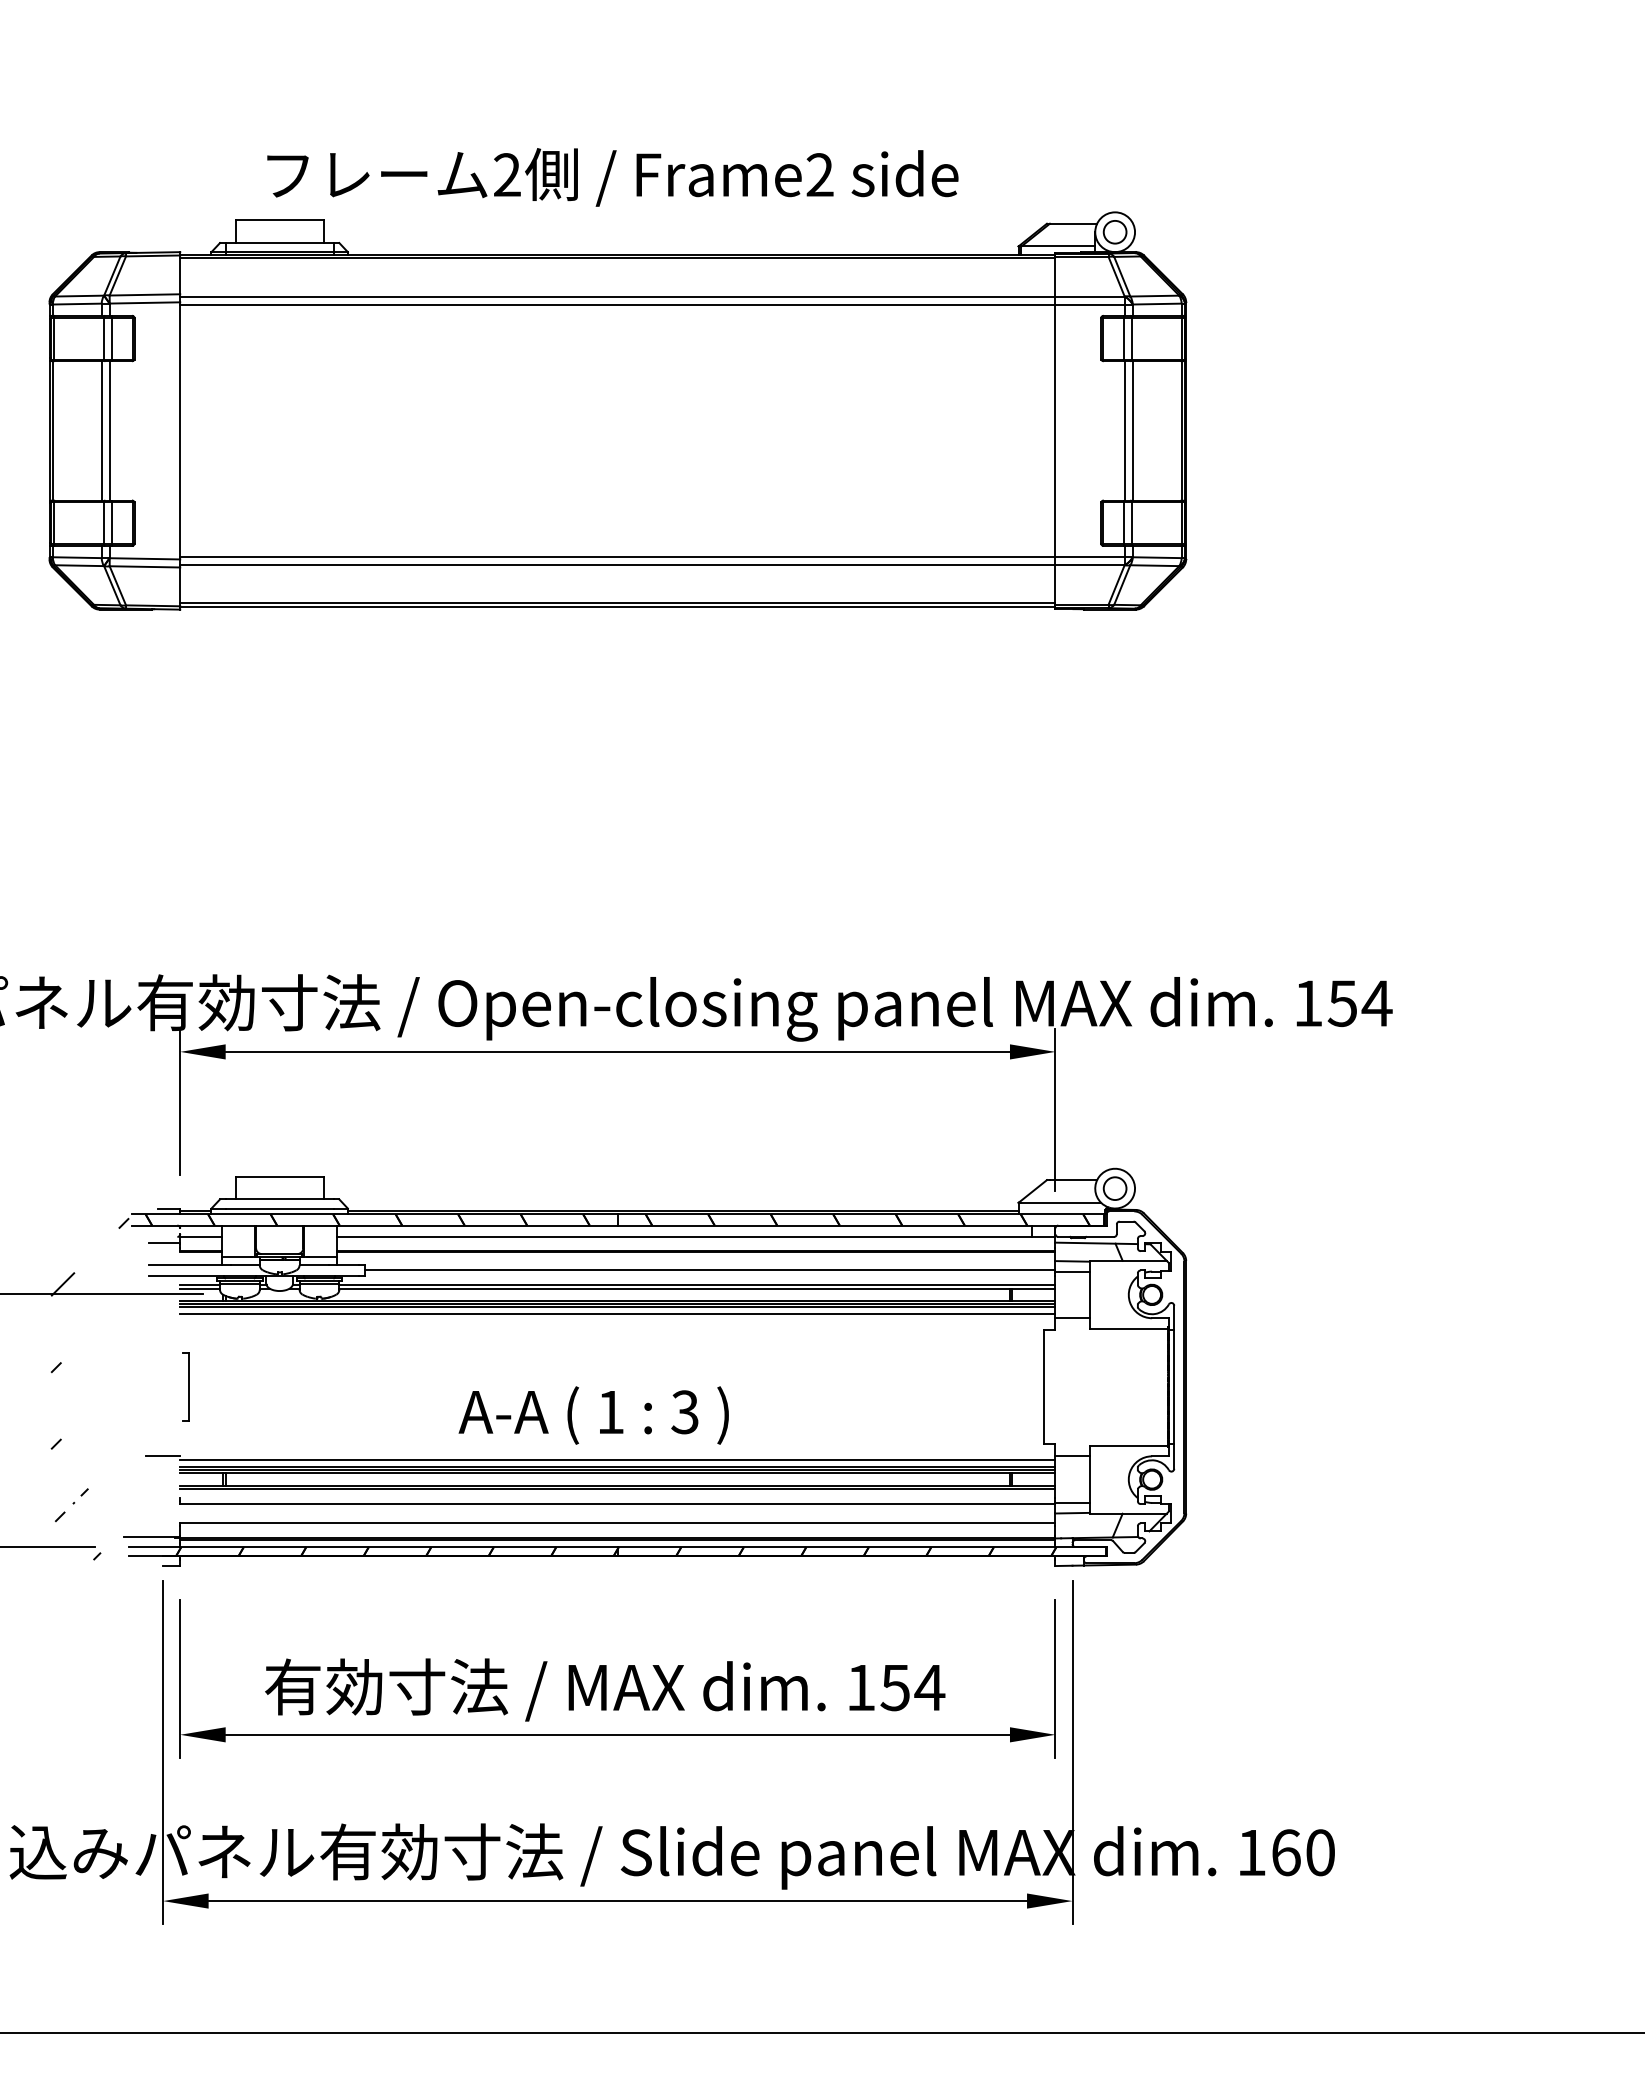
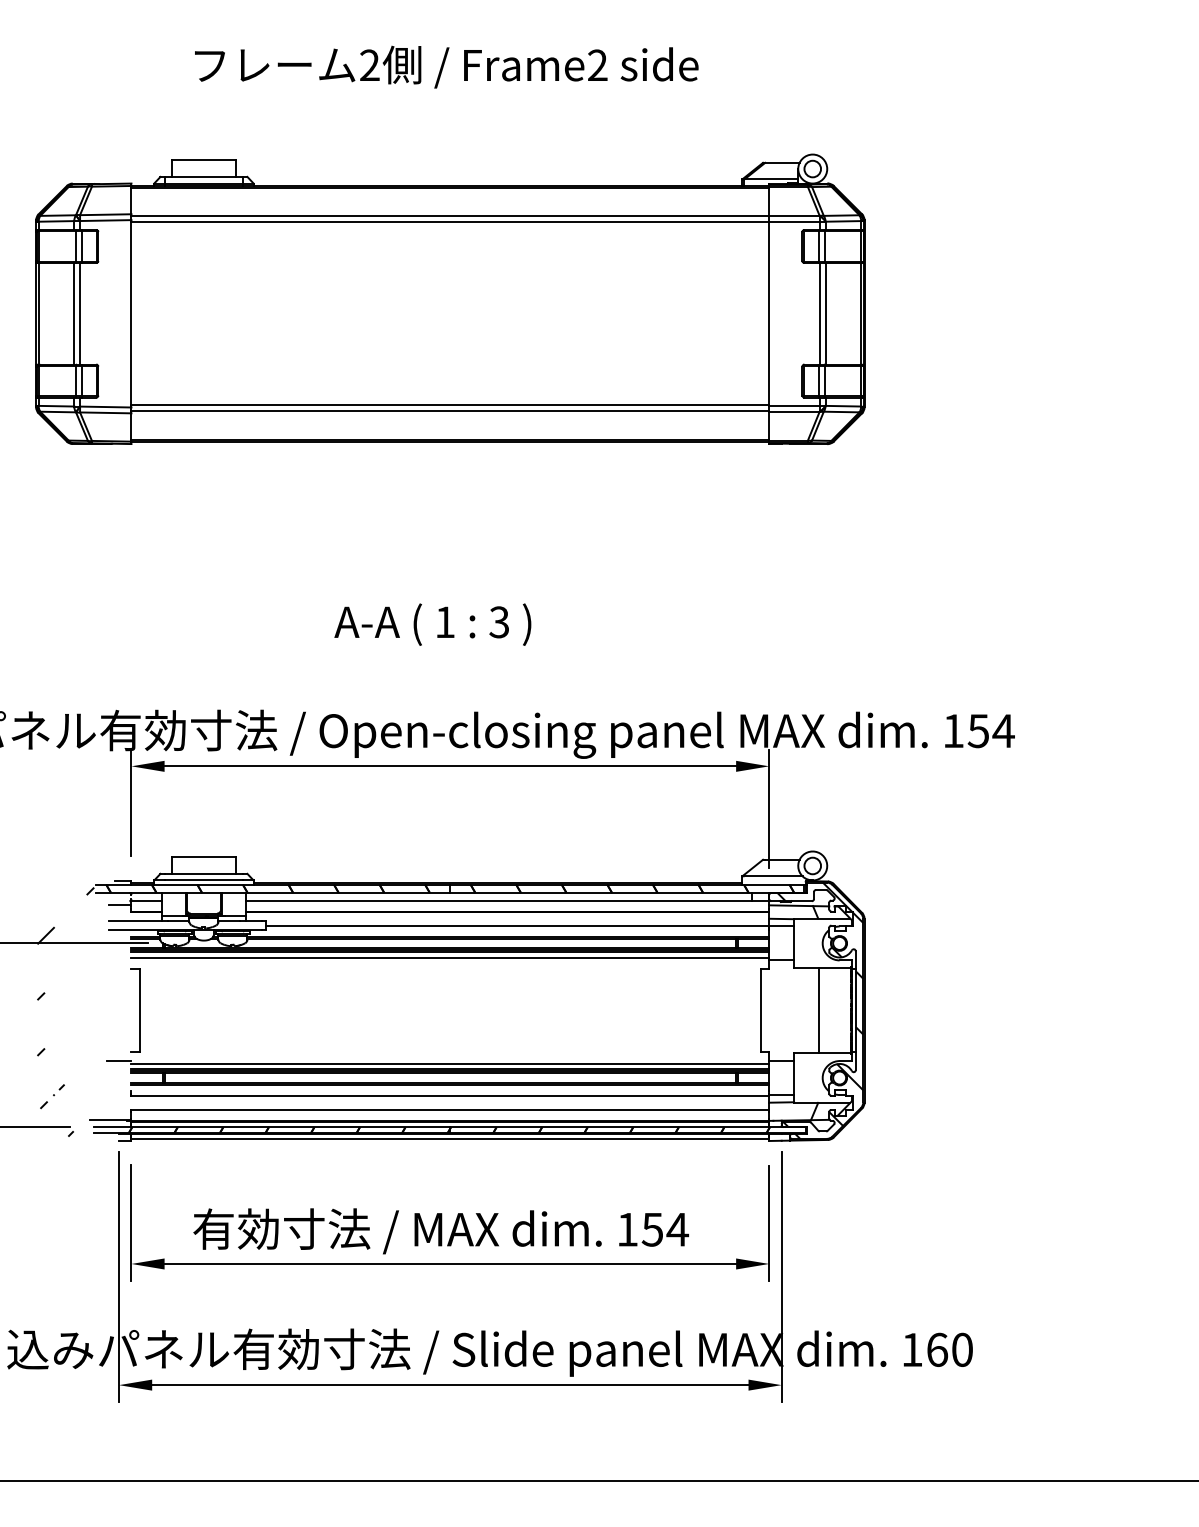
text: (612, 177) -> (446, 67), moved
part: (185, 1386) -> (135, 1010), size x1.67
line: (1123, 1387) -> (818, 1010), added
hatch: (1125, 1387) -> (820, 1010), added
text: (593, 1415) -> (432, 624), moved
line: (617, 1563) -> (450, 1139), added

